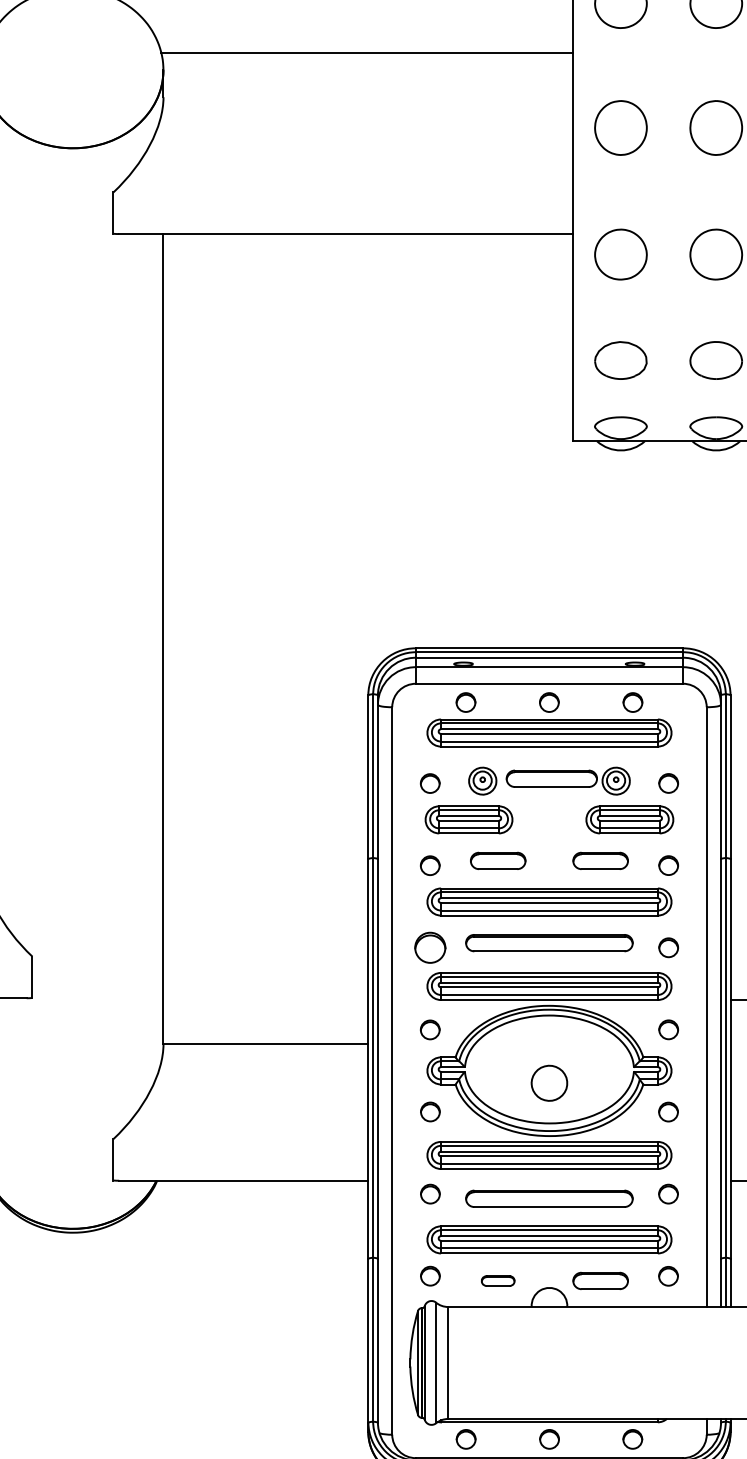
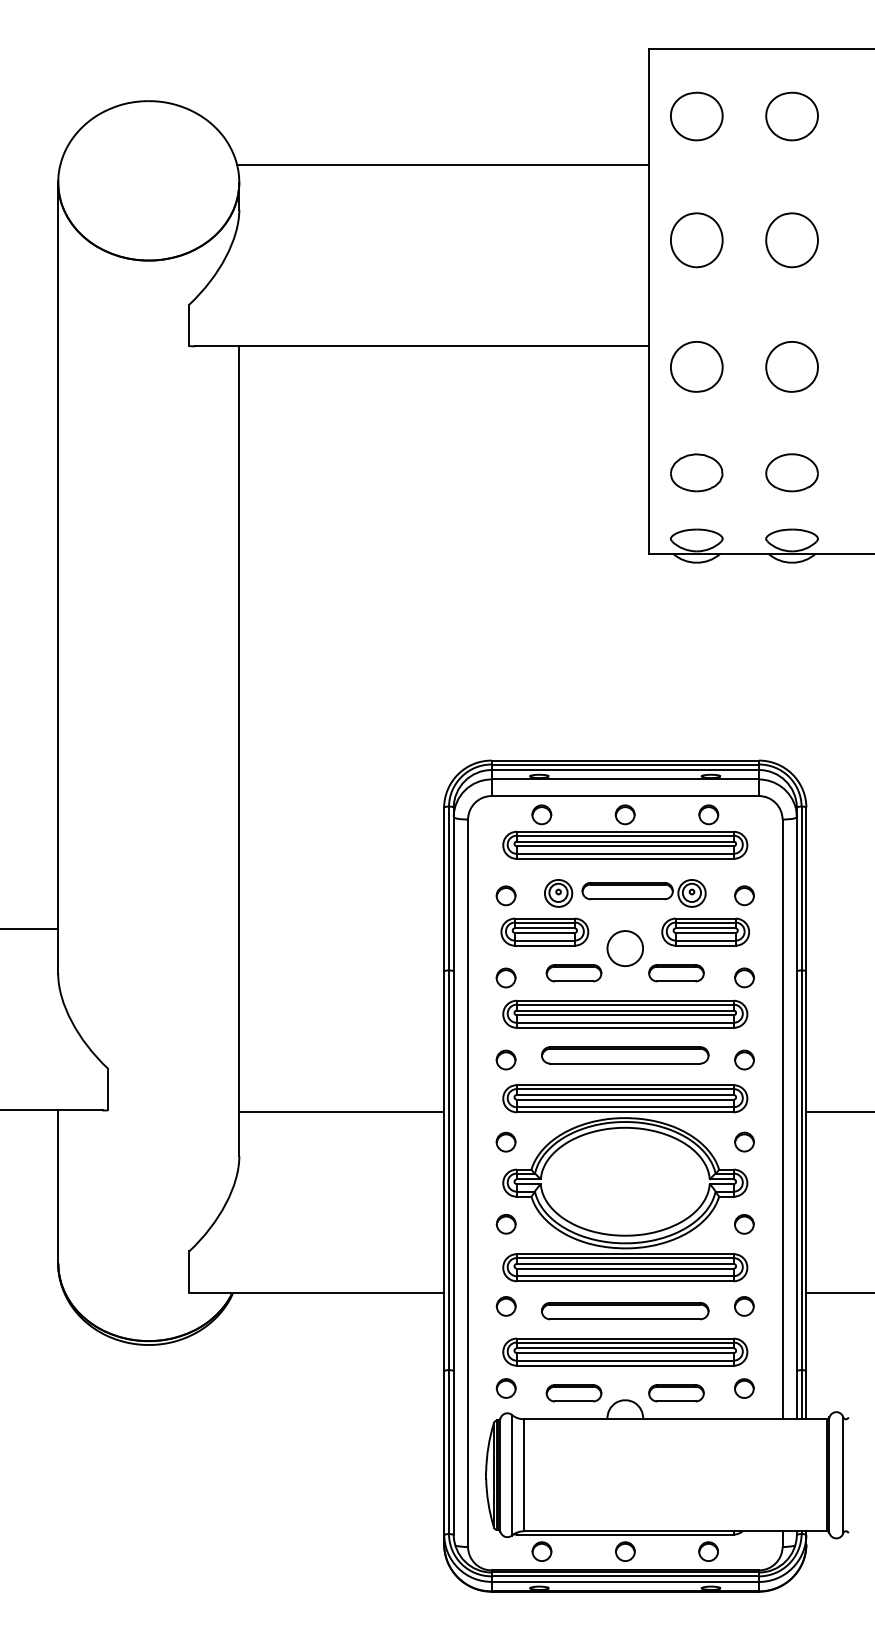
part: (429, 947) -> (505, 1059), size x0.62
line: (265, 1043) -> (341, 1111), moved
part: (548, 1083) -> (624, 948), moved
part: (497, 1281) -> (573, 1393), size x1.67

